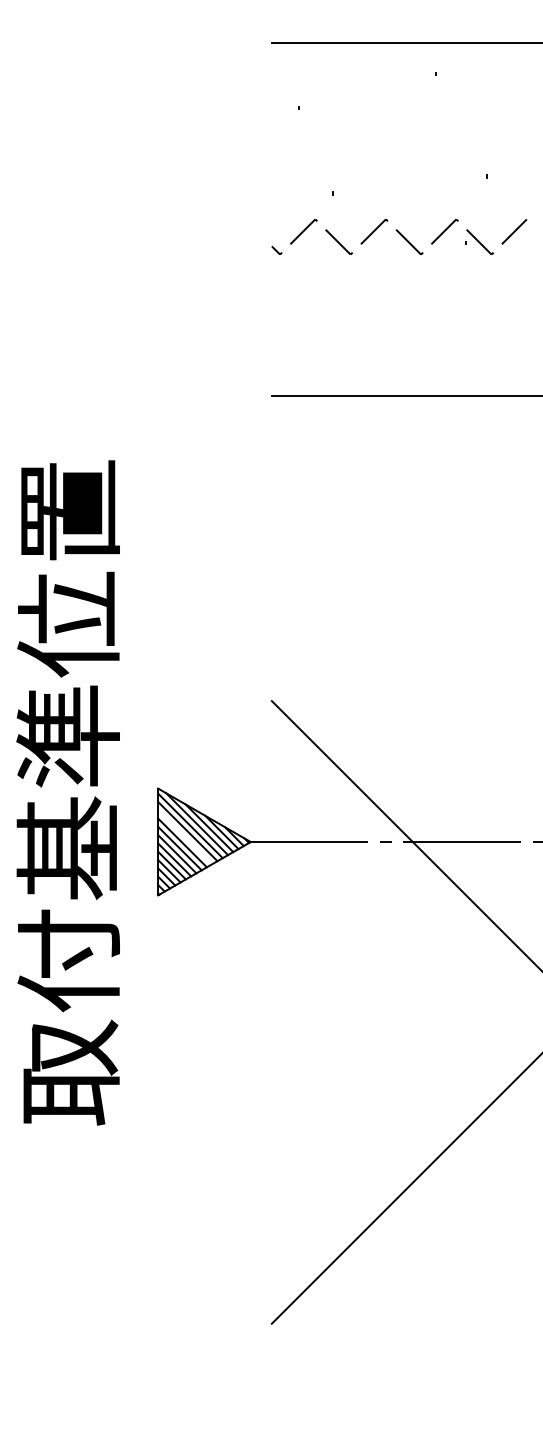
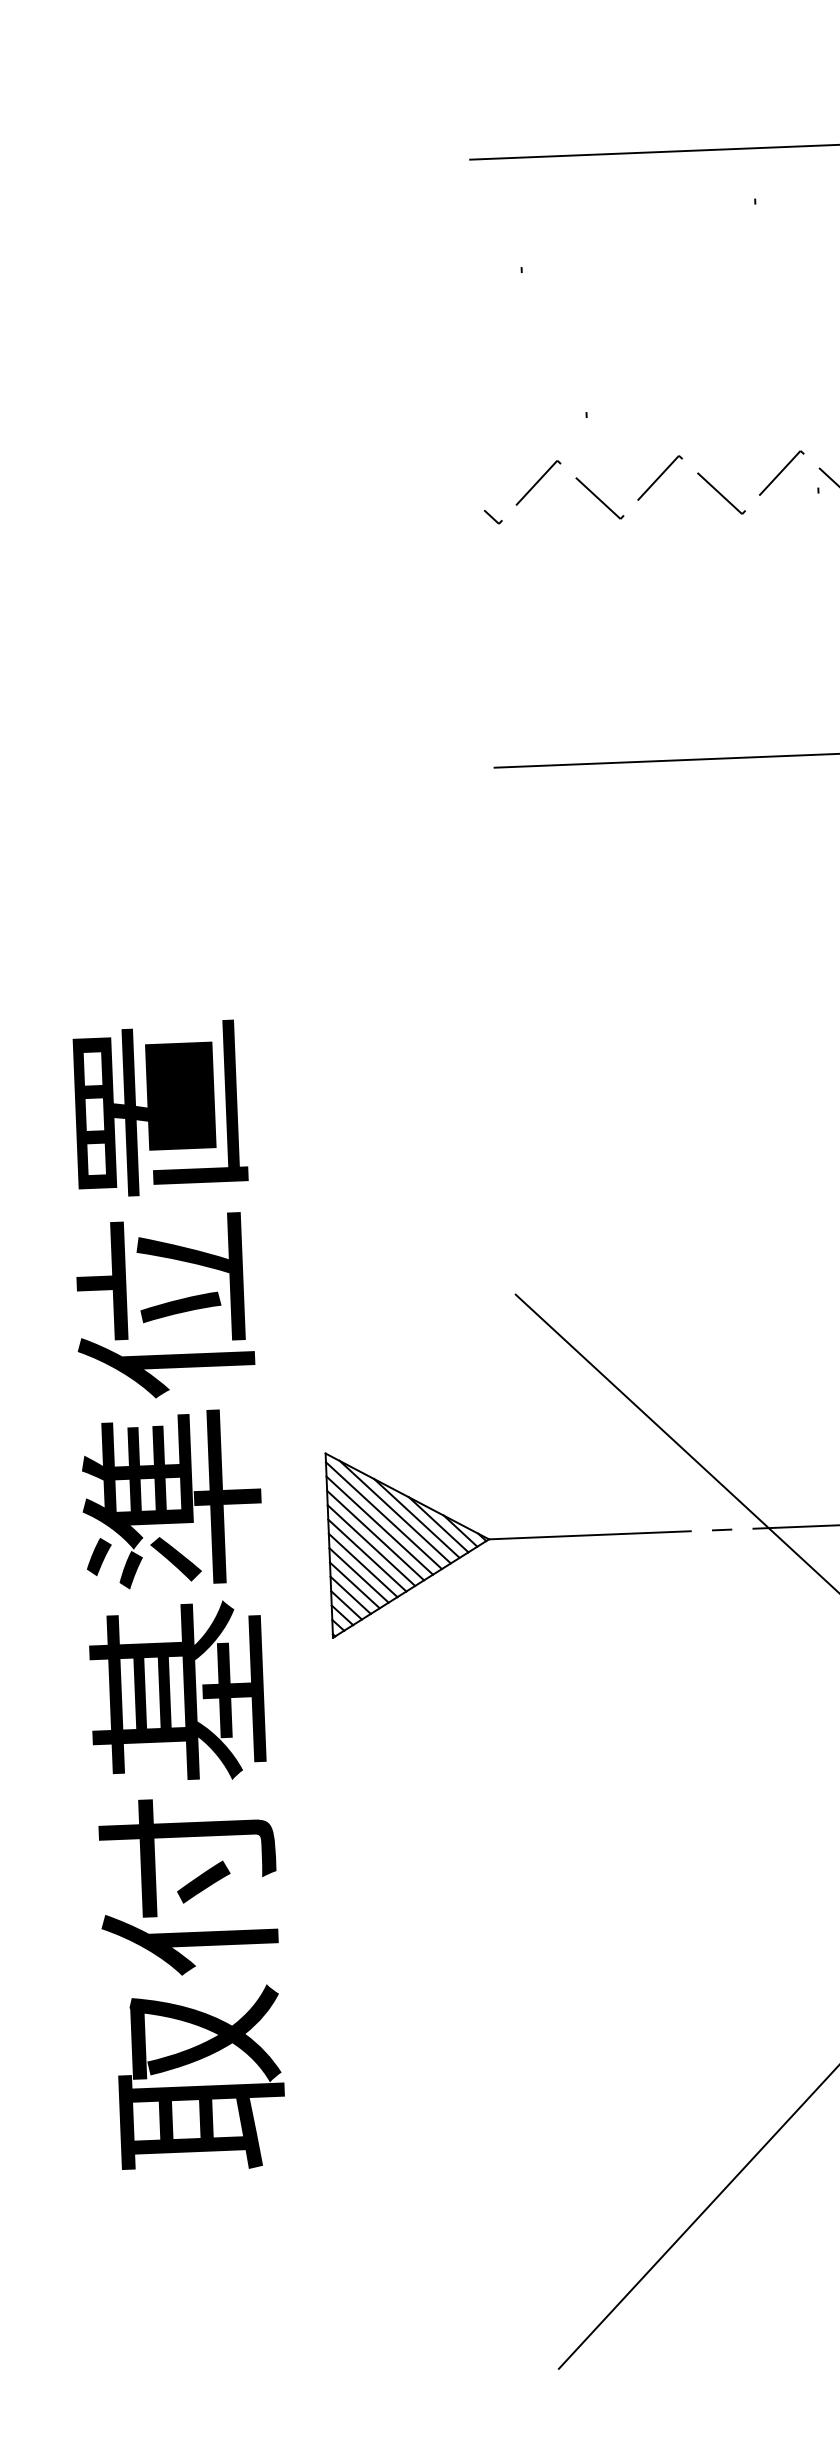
text: (67, 792) -> (174, 1595), moved
line: (185, 837) -> (376, 1536), added

